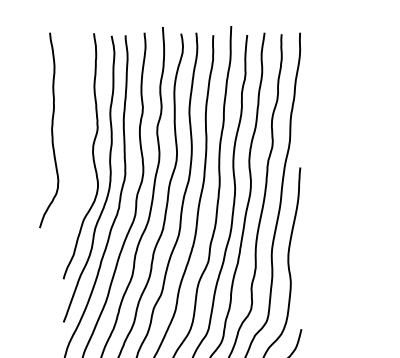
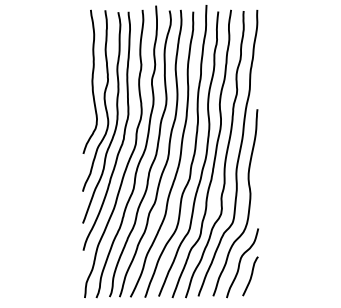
curve: (50, 129) -> (91, 81), moved

